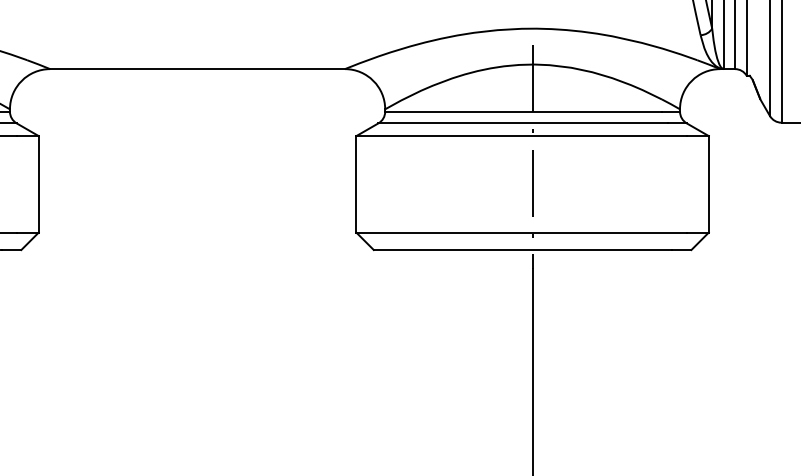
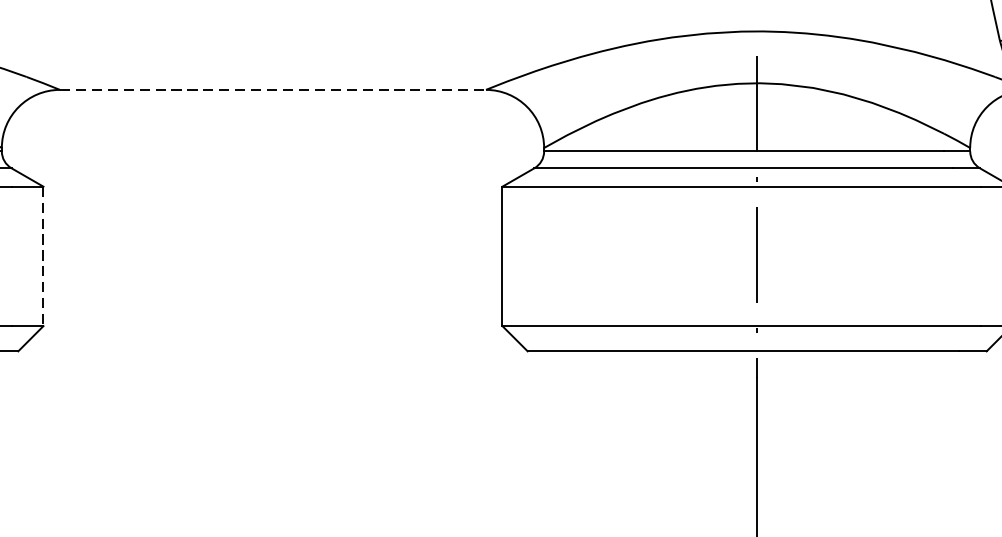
line: (198, 69) -> (274, 90), solid -> dashed
line: (38, 184) -> (43, 256), solid -> dashed

